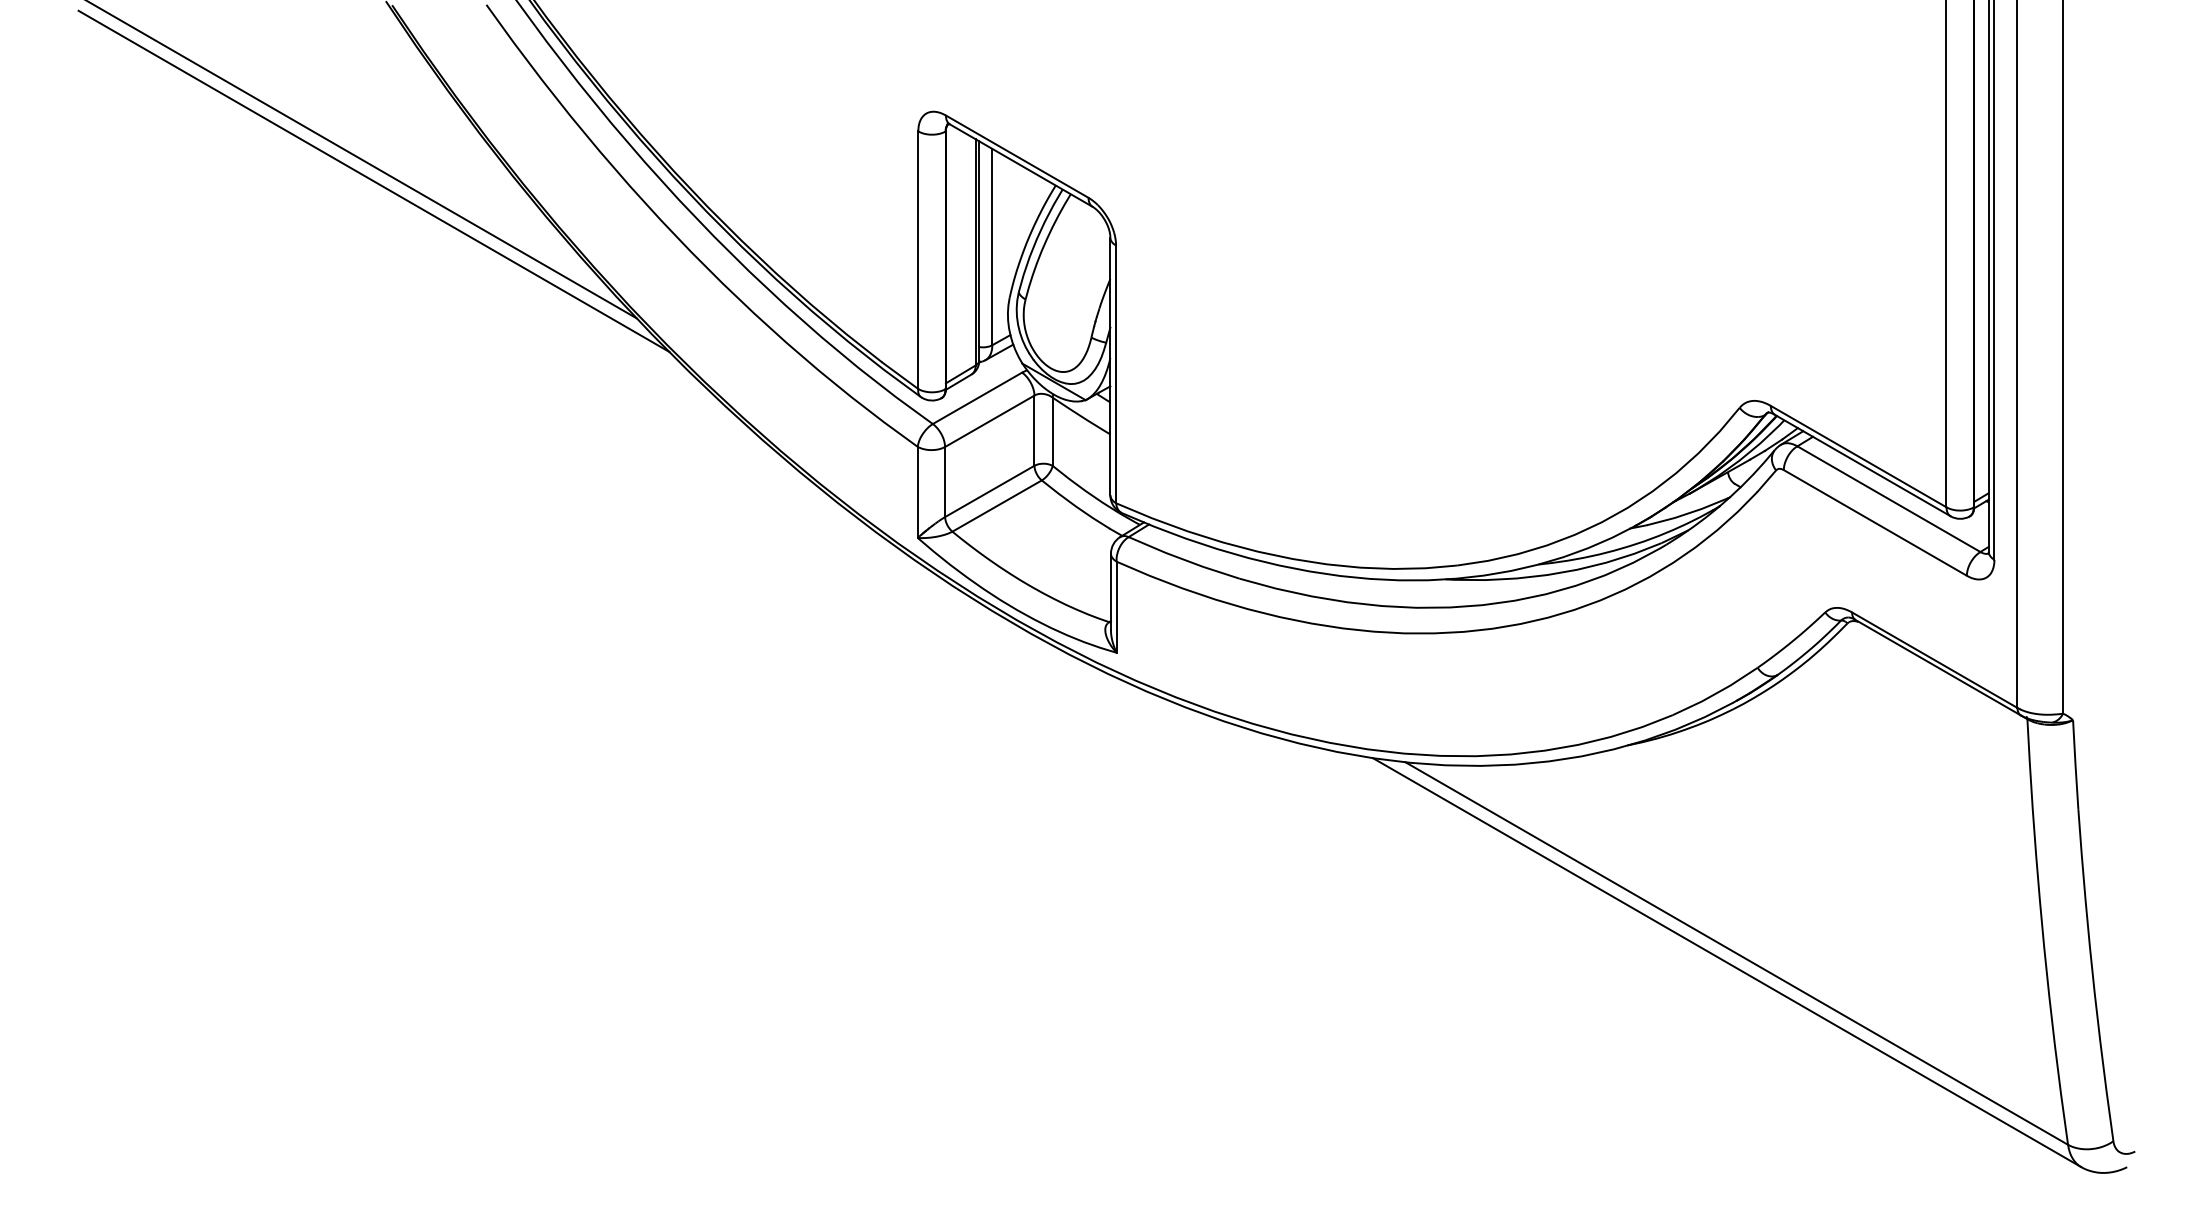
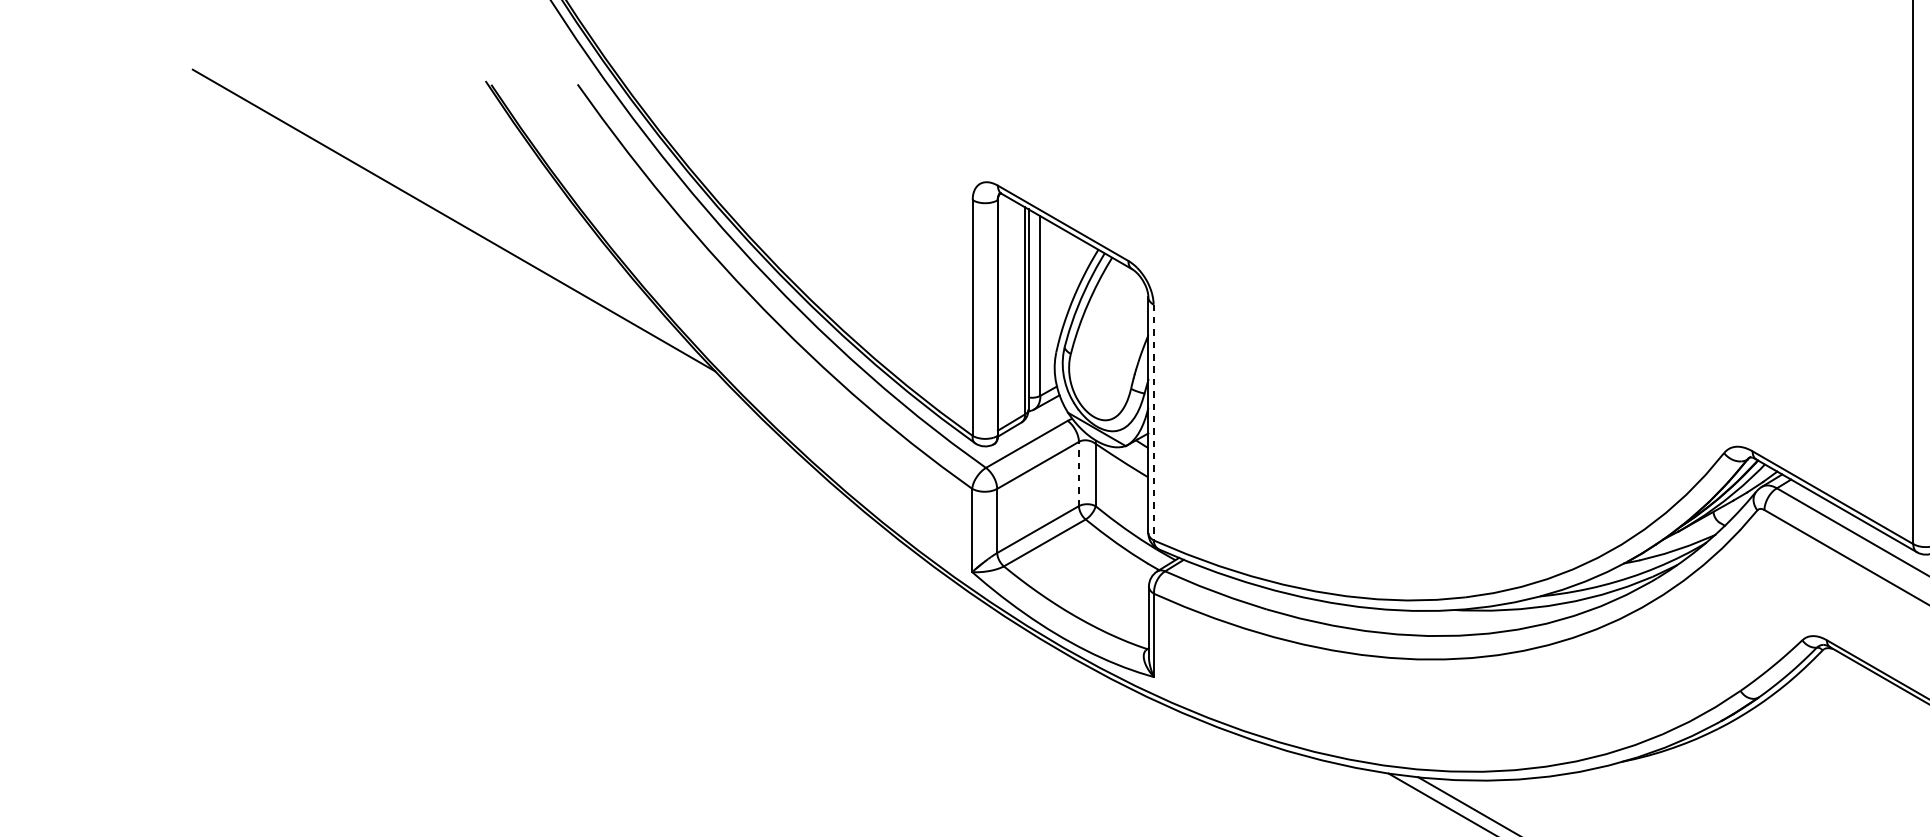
line: (373, 181) -> (474, 246), removed
line: (1116, 374) -> (1153, 422), solid -> dashed
line: (1034, 430) -> (1078, 473), solid -> dashed

